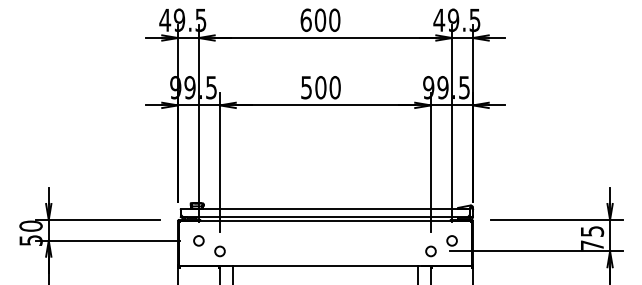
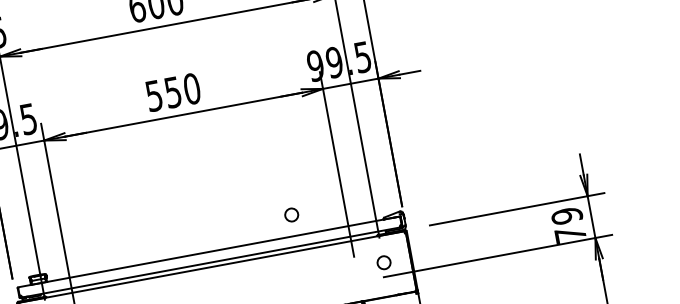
text: (320, 87) -> (172, 92), 500 -> 550
text: (591, 231) -> (565, 216), 75 -> 79
circle: (430, 251) -> (291, 215), moved

